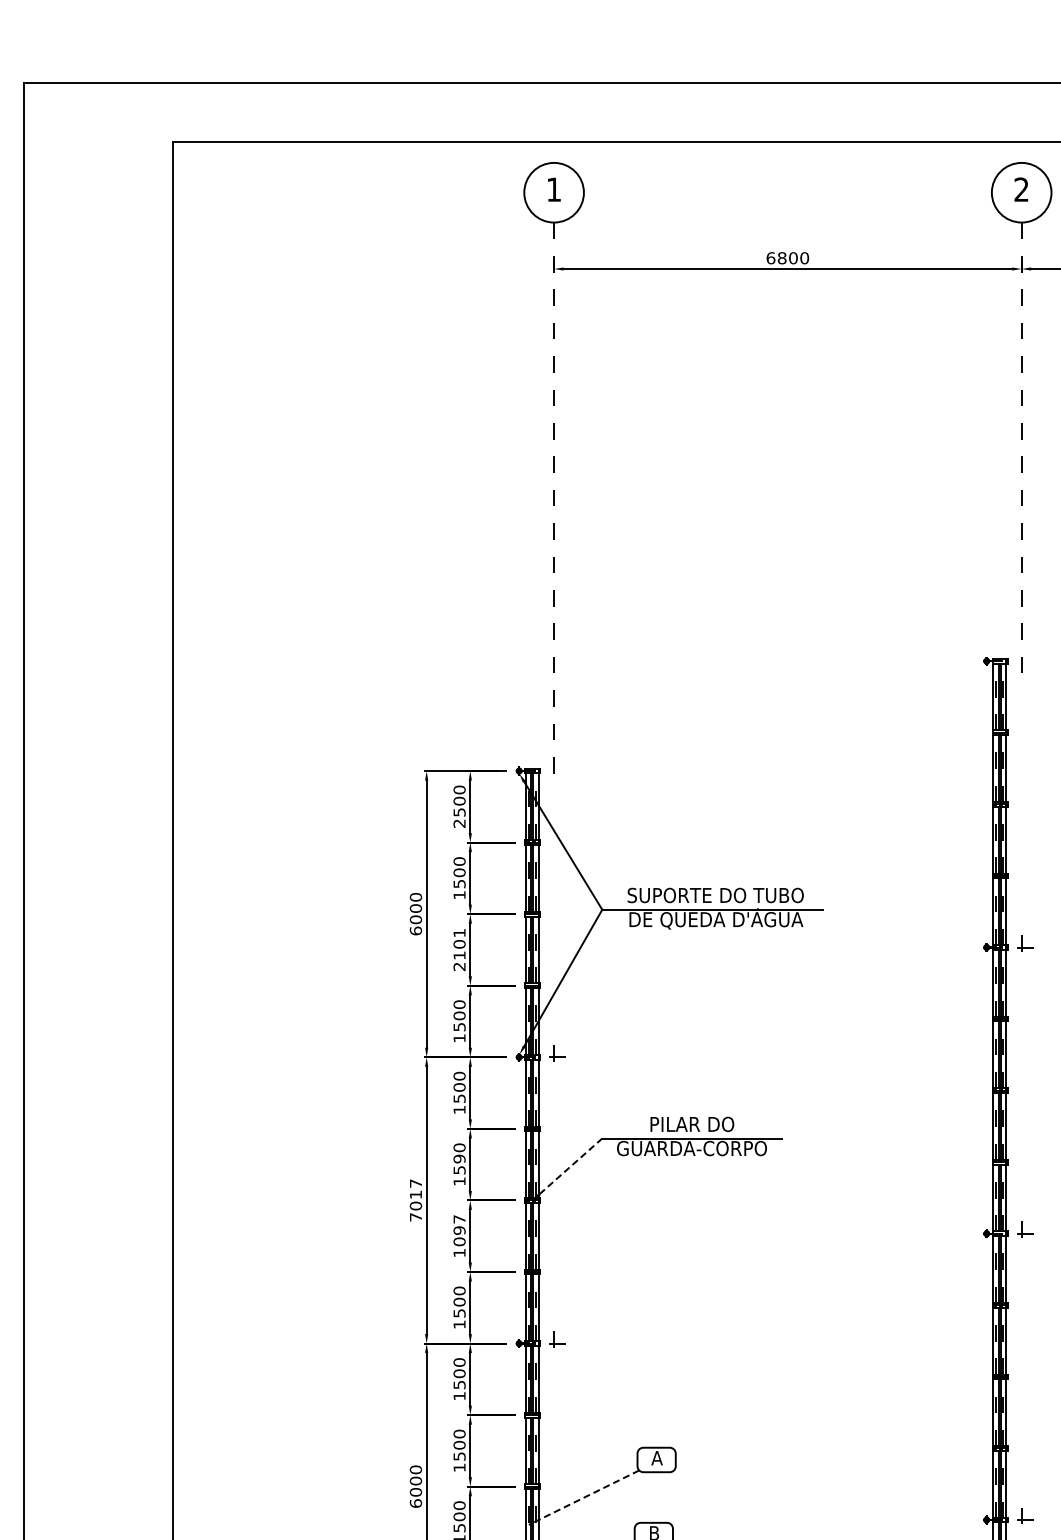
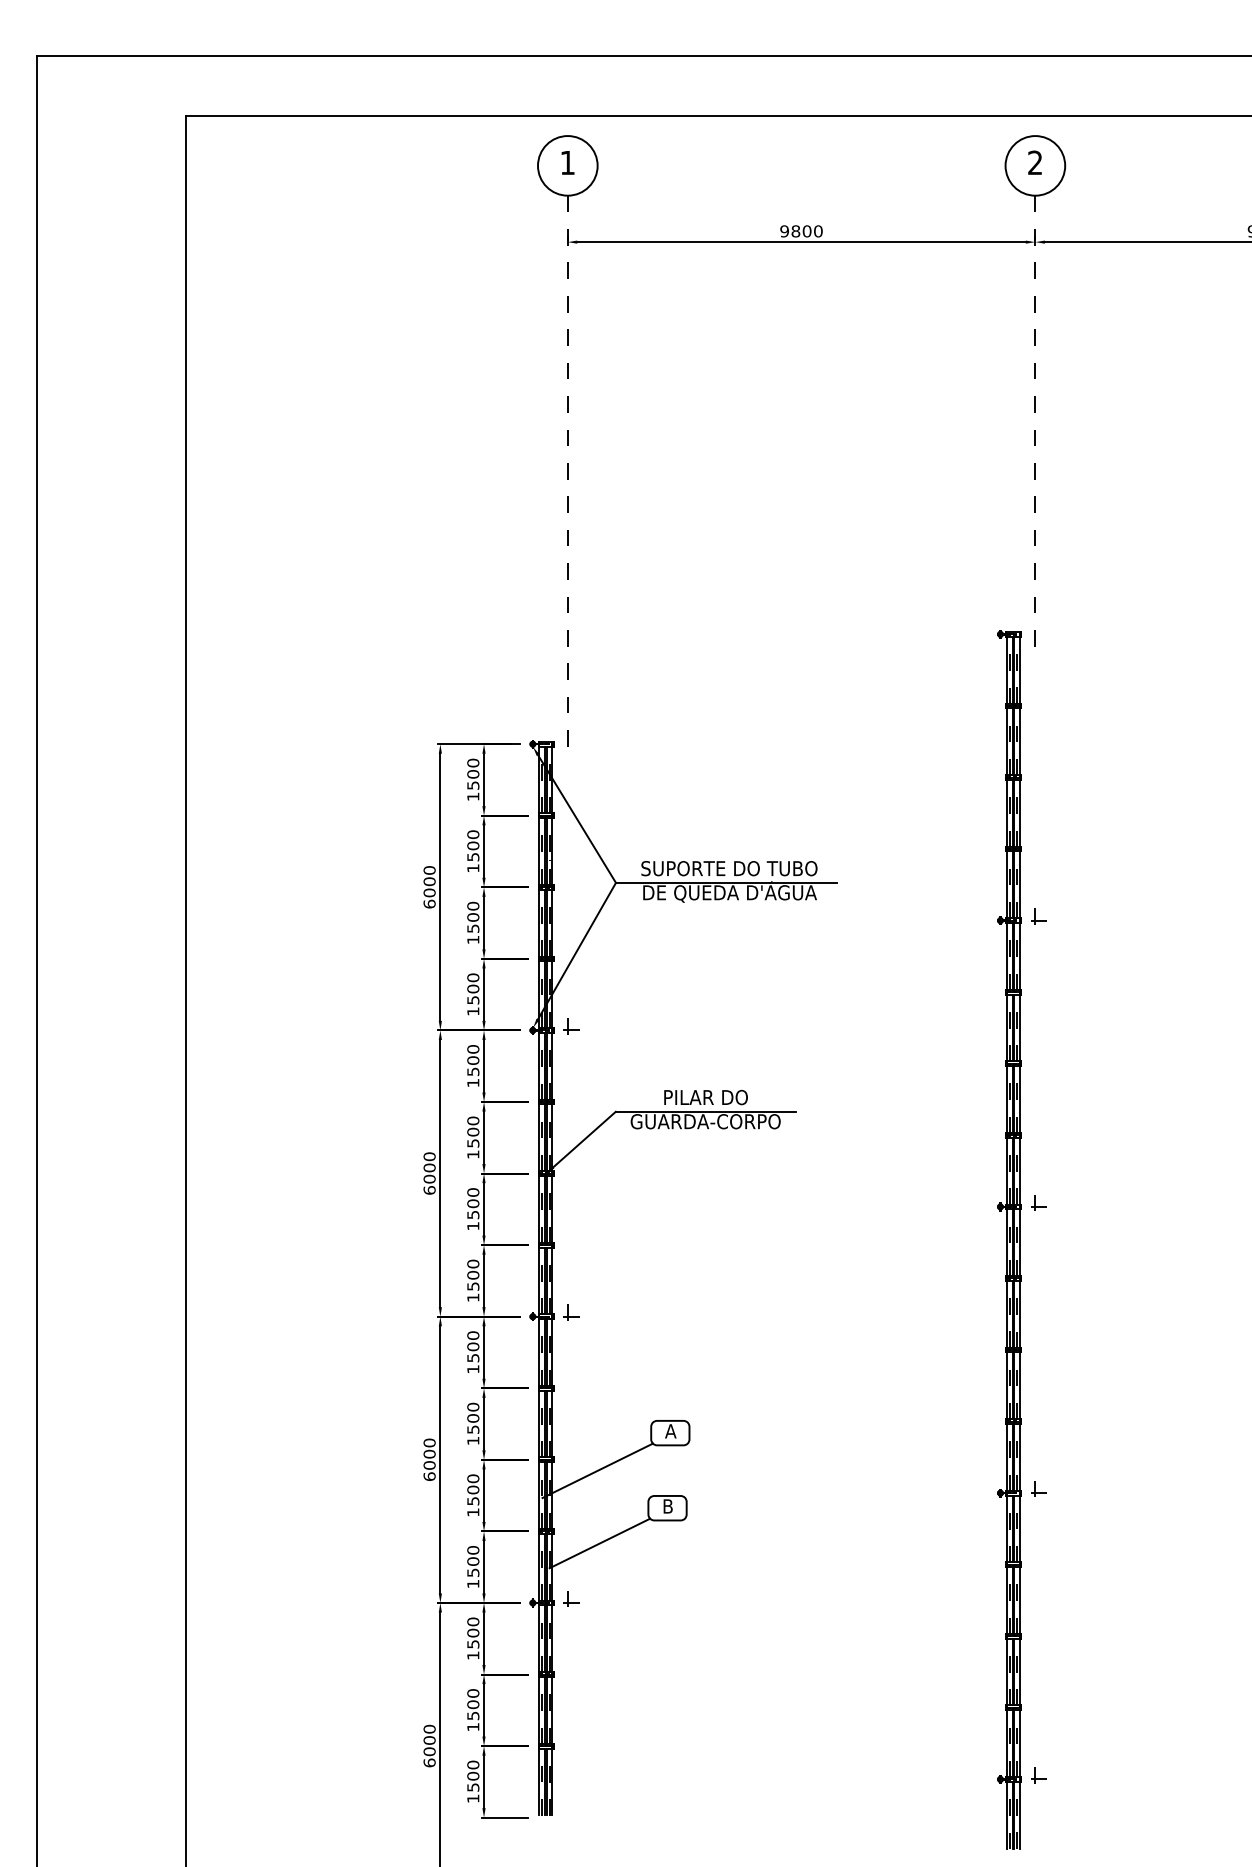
text: (770, 258) -> (784, 231), 6800 -> 9800
text: (459, 823) -> (473, 796), 2500 -> 1500
text: (459, 949) -> (473, 922), 2101 -> 1500
text: (459, 1159) -> (473, 1132), 1590 -> 1500
line: (570, 1166) -> (584, 1139), dashed -> solid
text: (415, 1200) -> (429, 1173), 7017 -> 6000
text: (459, 1230) -> (473, 1203), 1097 -> 1500
line: (583, 1497) -> (597, 1470), dashed -> solid

